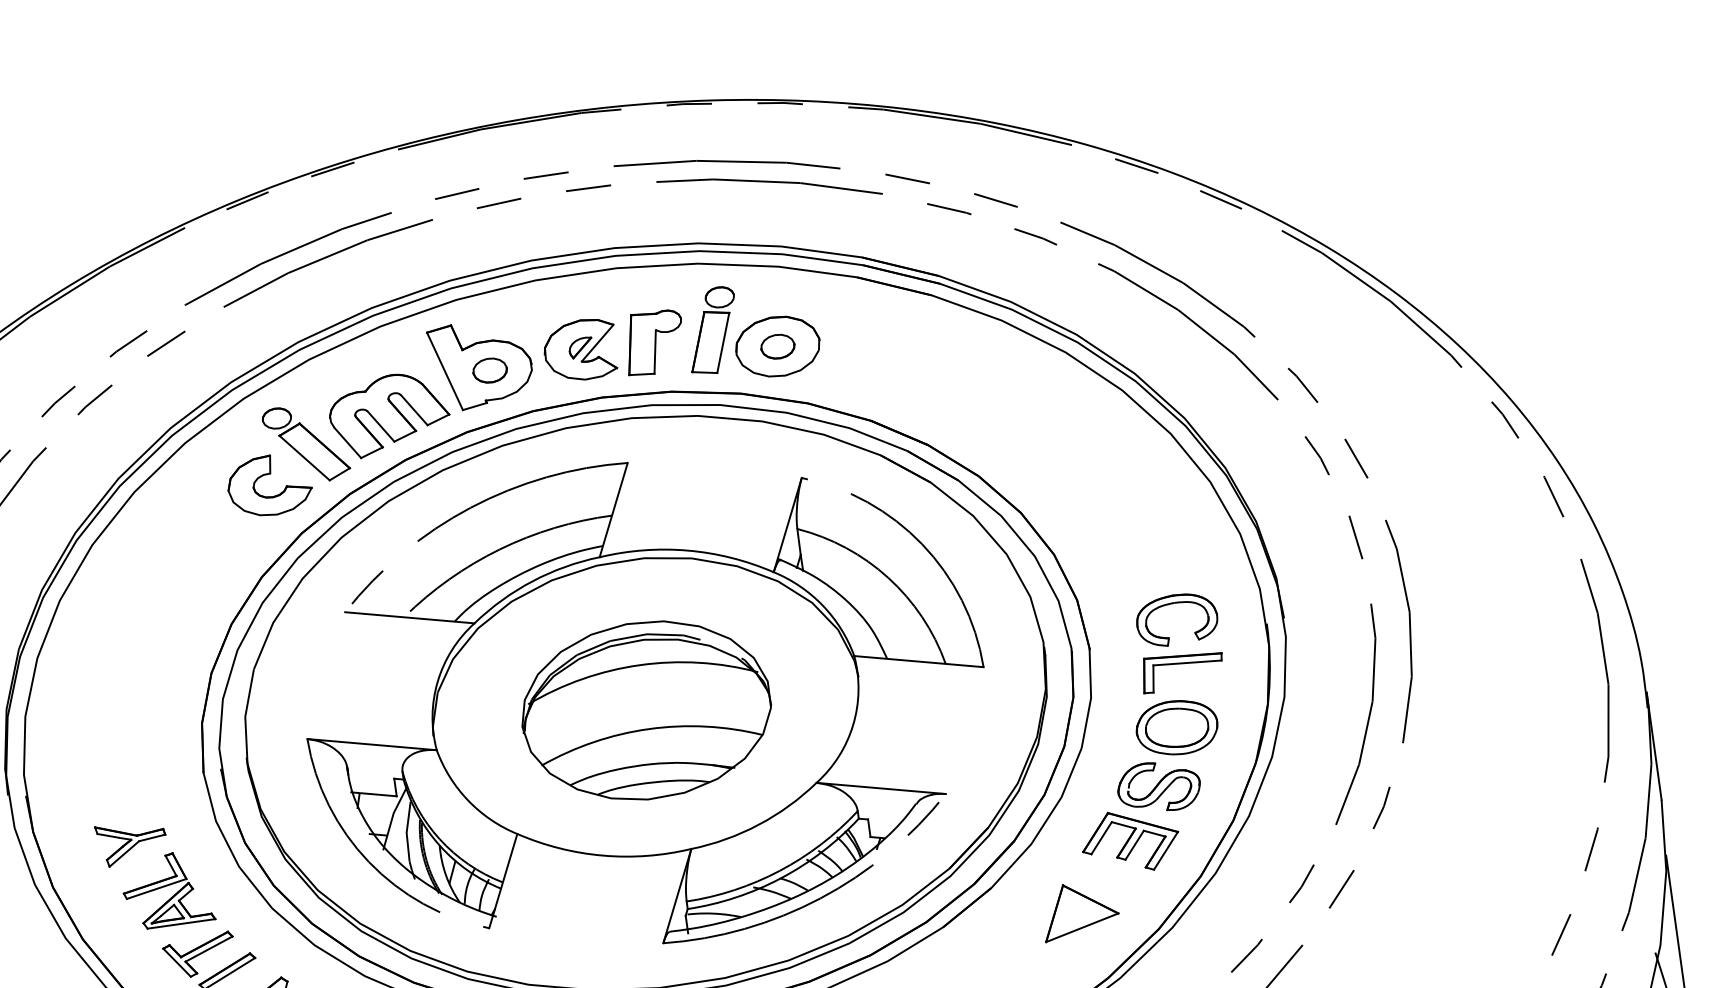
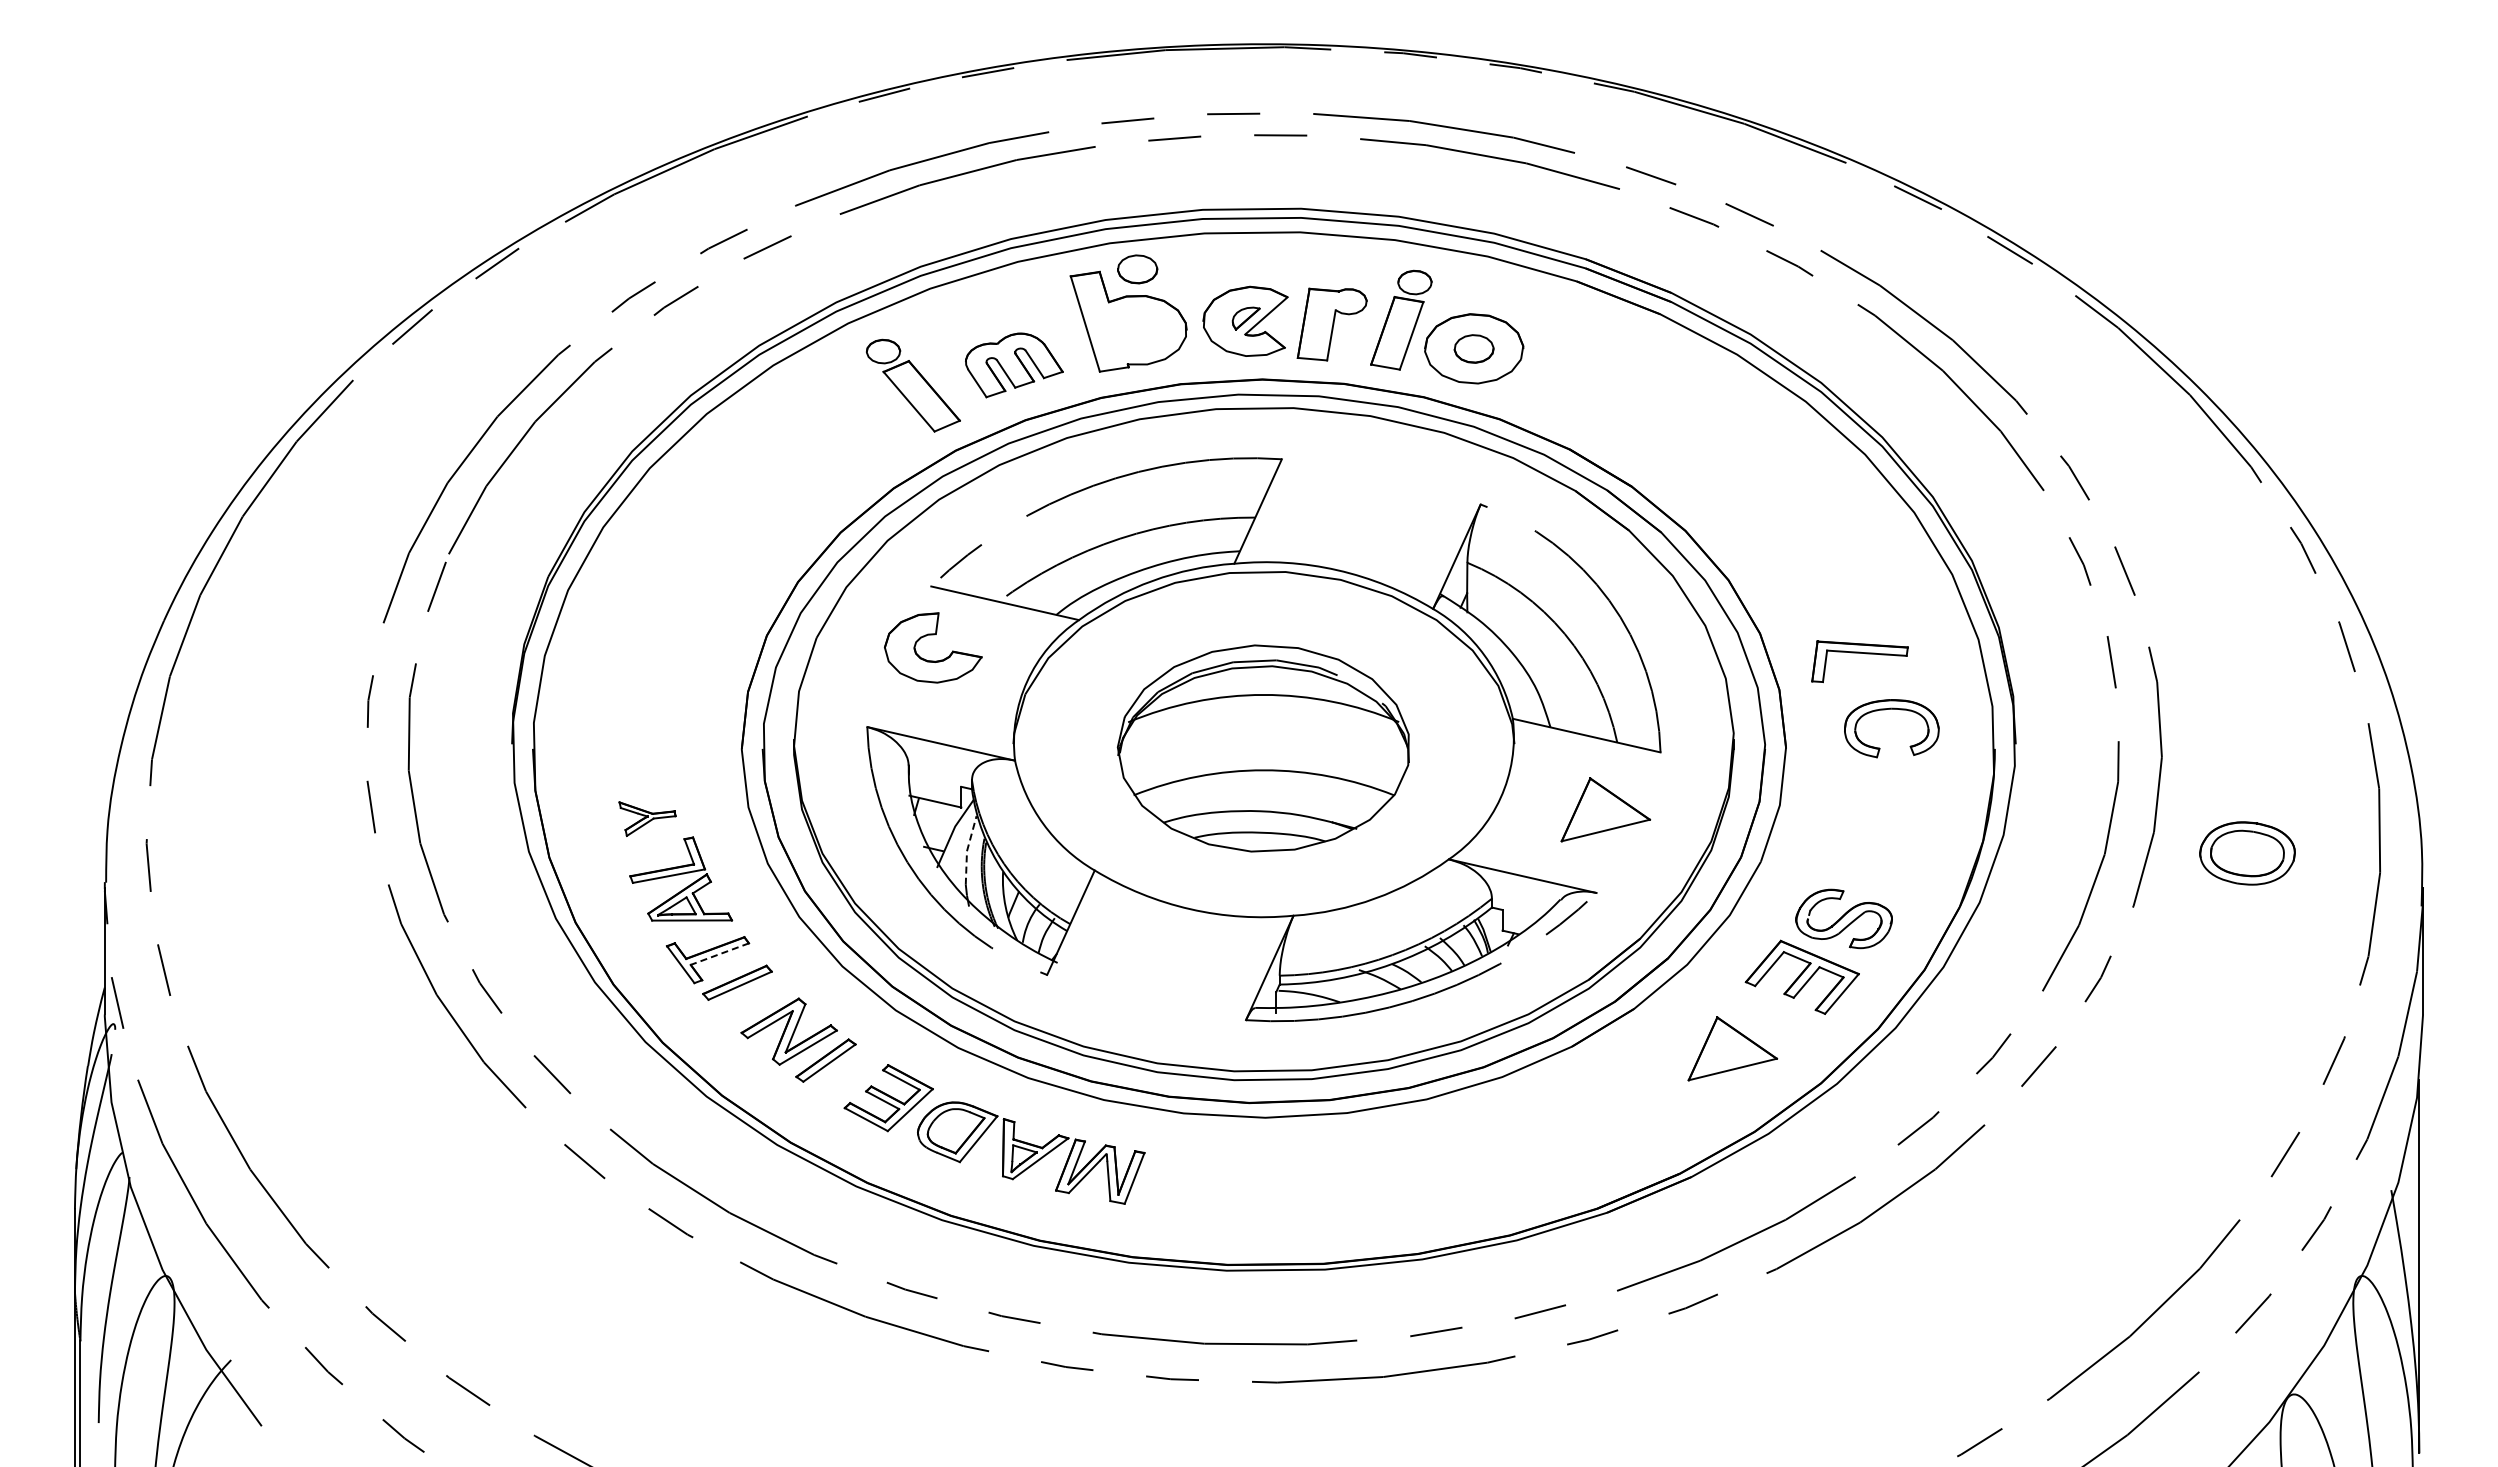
part: (490, 370) -> (1137, 269), moved
part: (389, 414) -> (1014, 365), size x0.7
part: (268, 474) -> (933, 635), moved
part: (1181, 664) -> (1859, 653), moved
part: (943, 722) -> (1605, 809), added
part: (1177, 727) -> (2247, 853), moved
line: (406, 832) -> (967, 850), solid -> dashed
part: (131, 843) -> (647, 819), size x0.7
line: (208, 949) -> (719, 954), solid -> dashed

